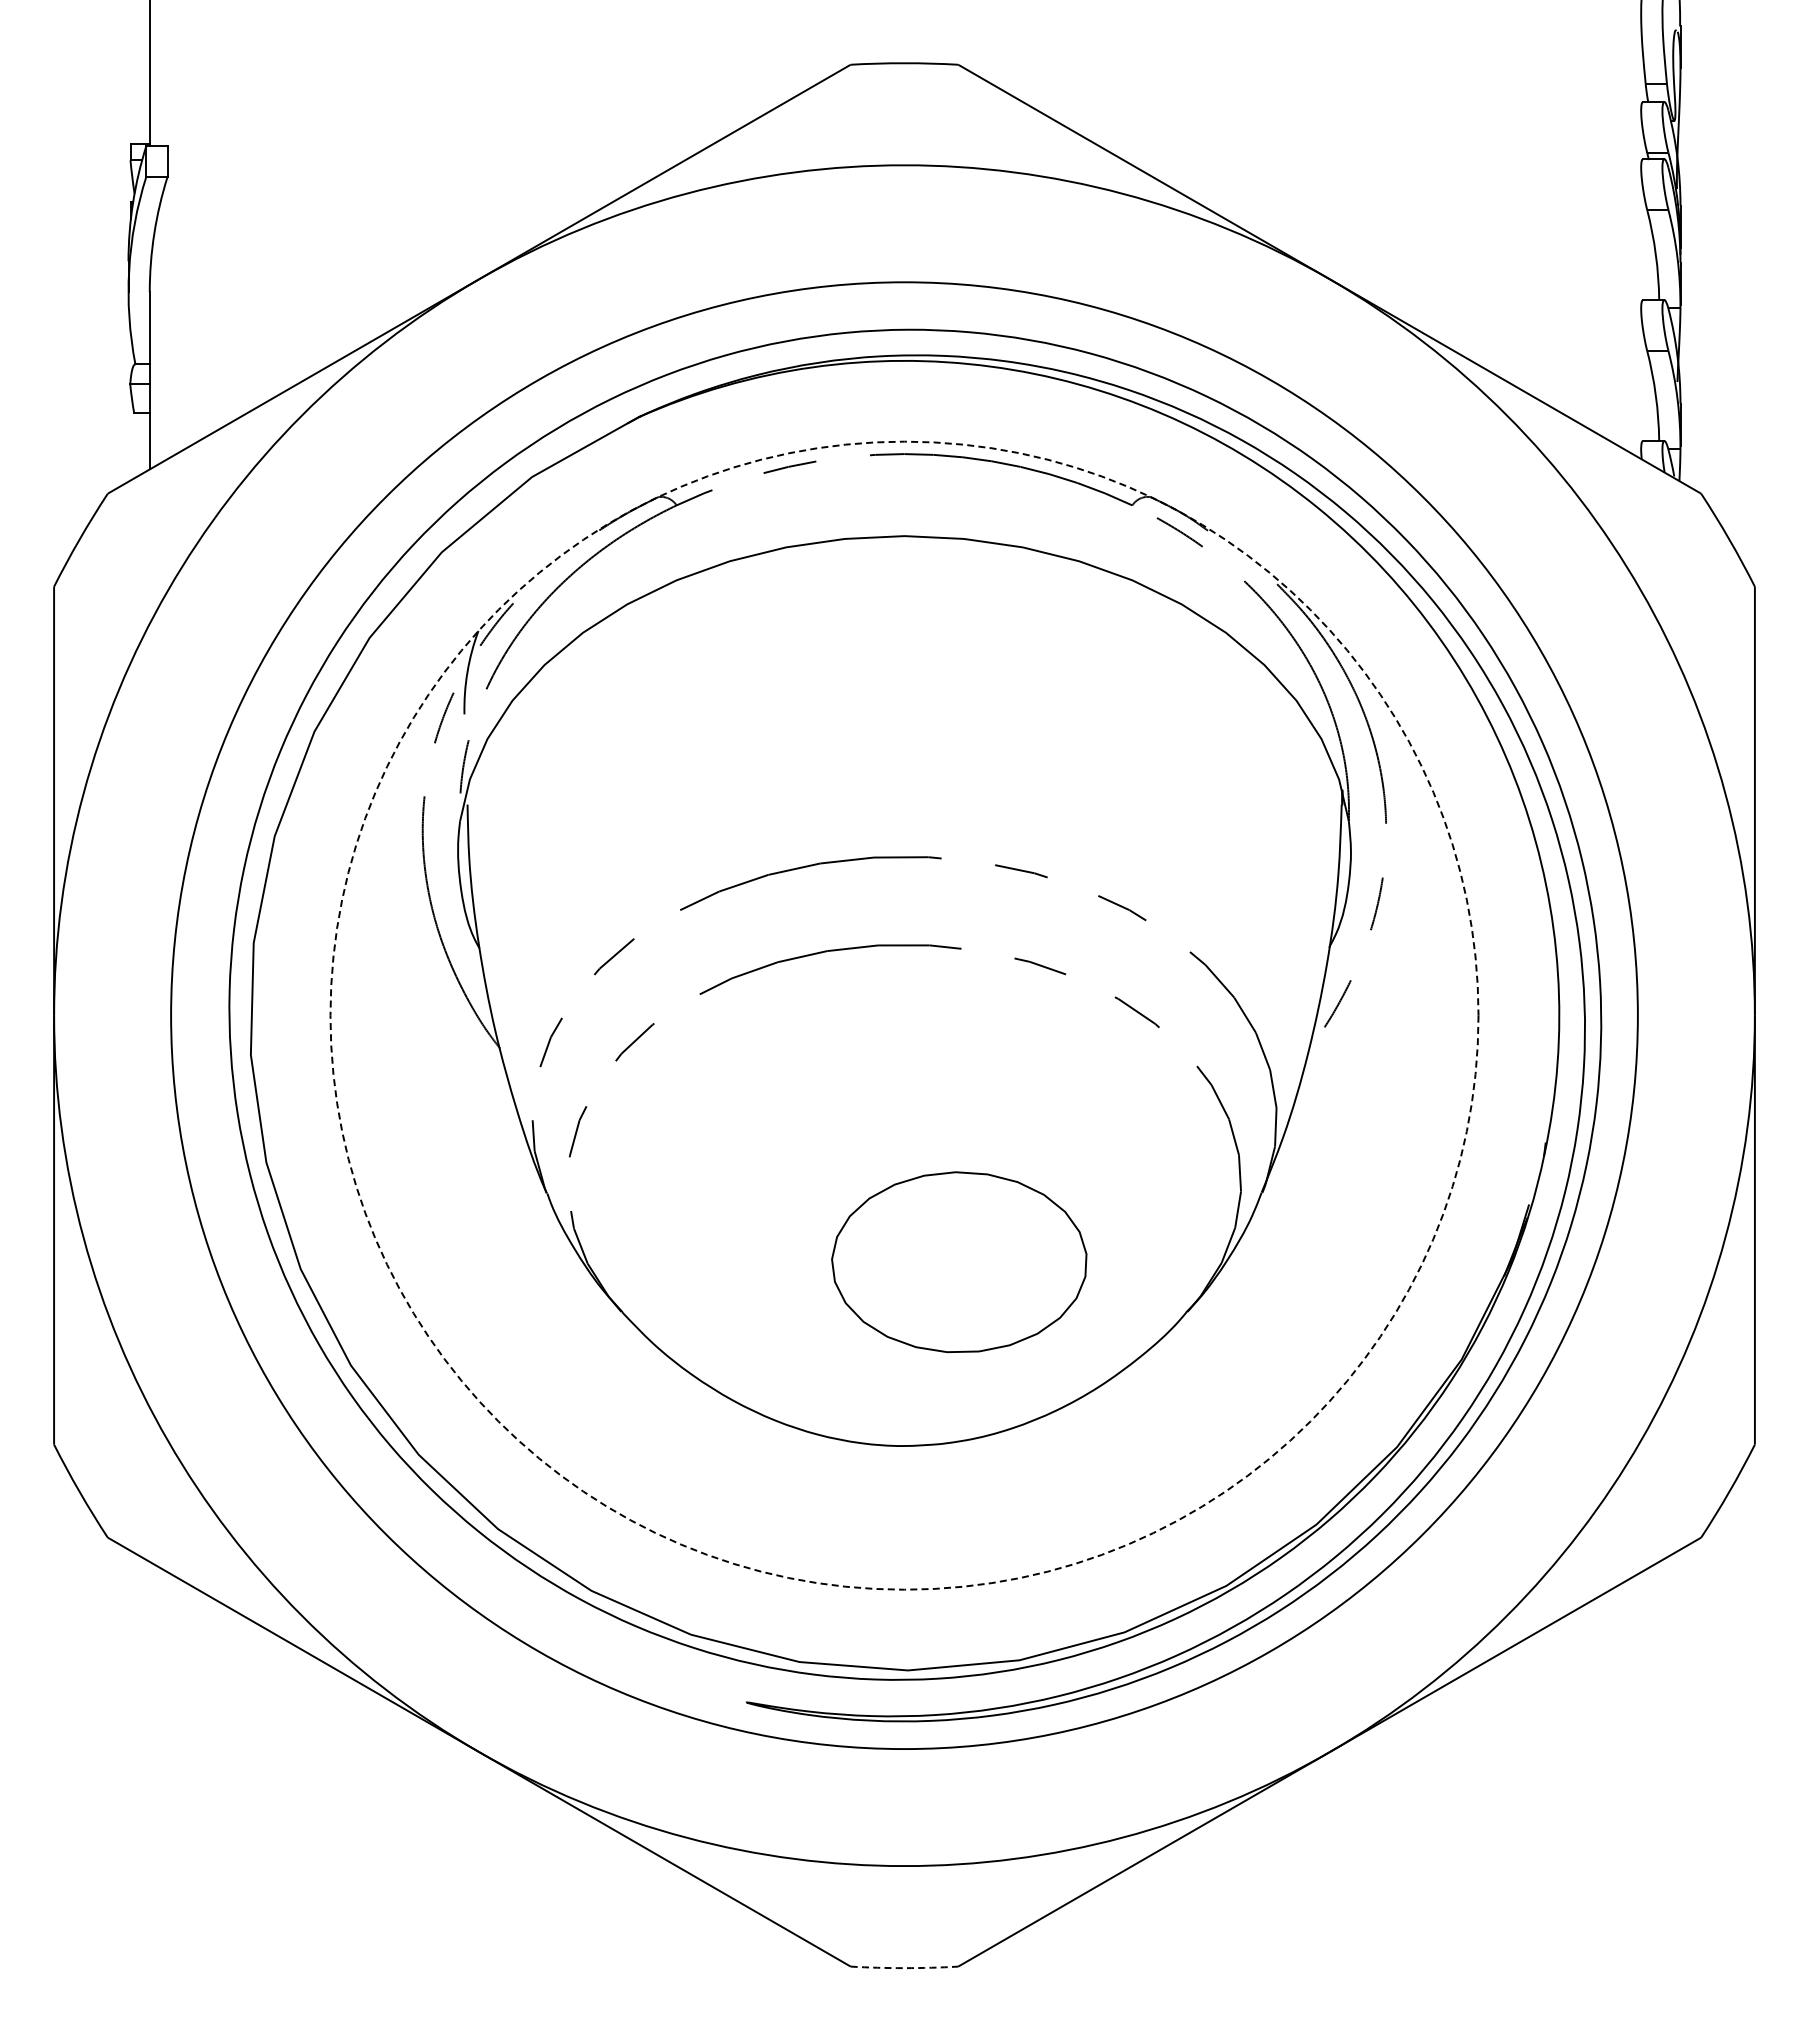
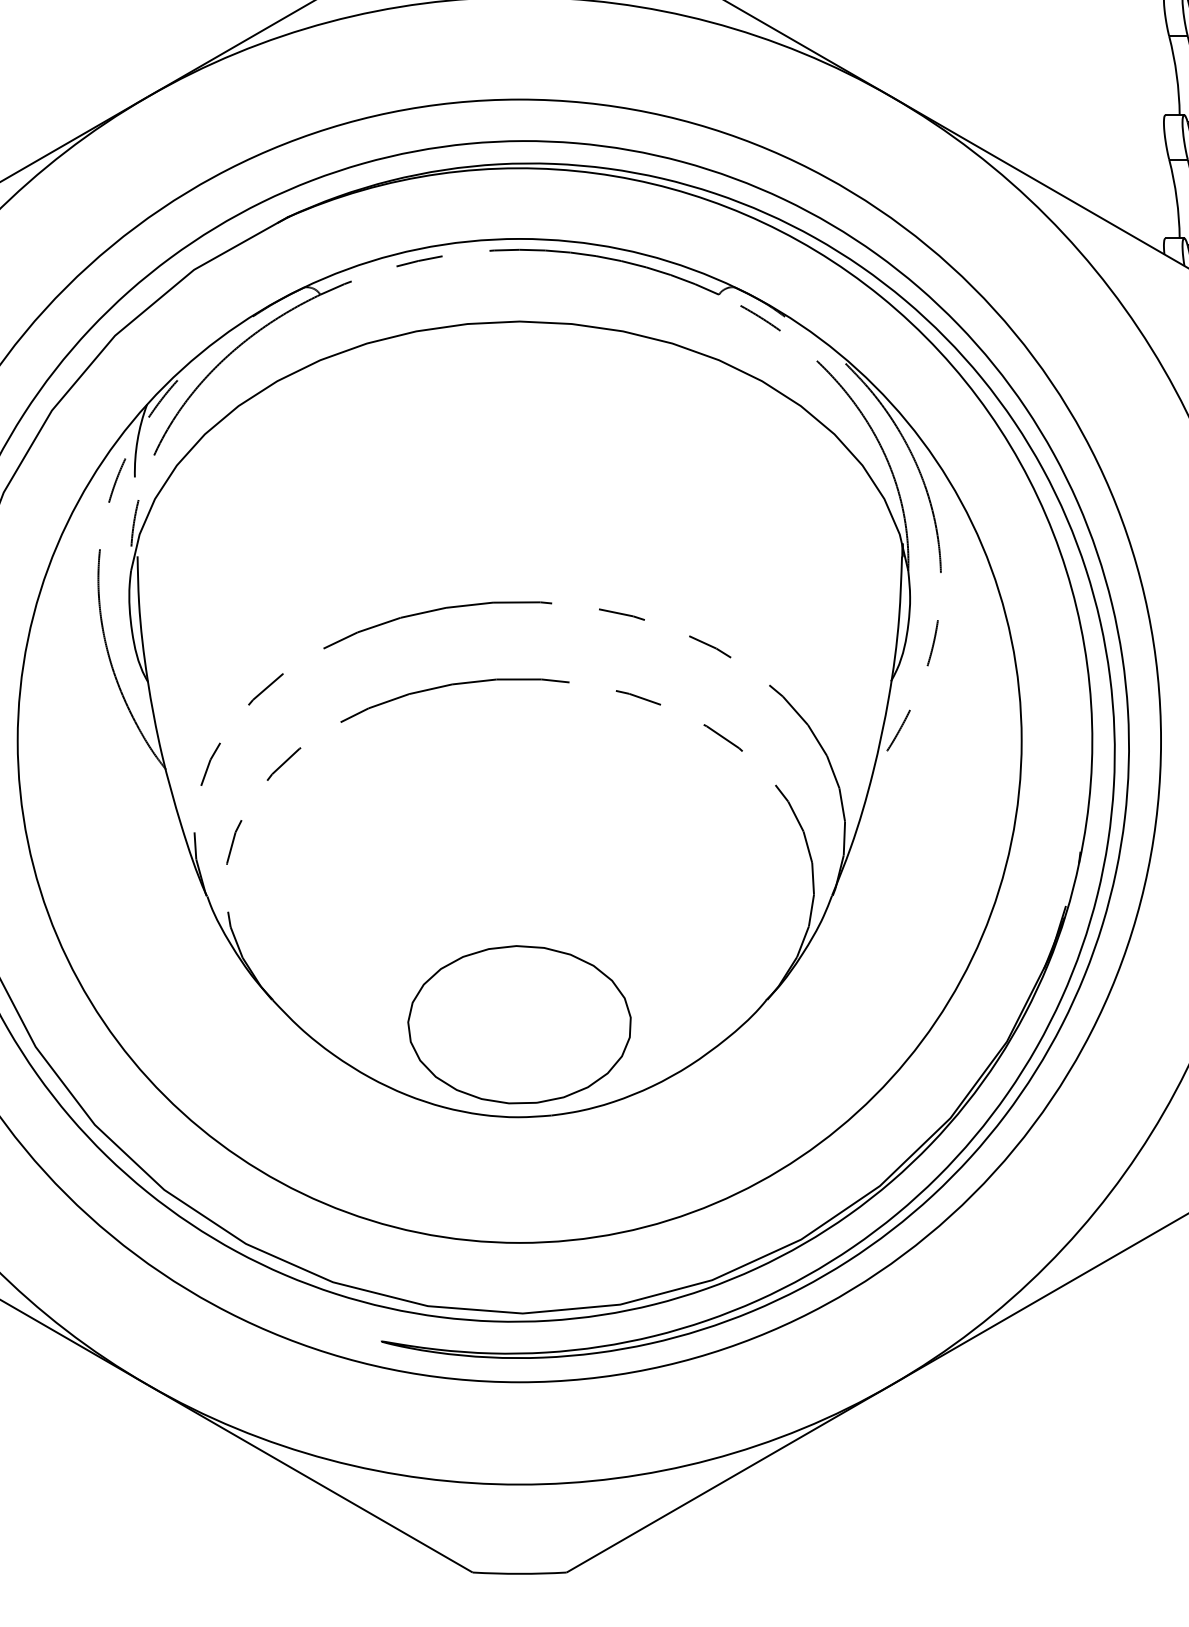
circle: (904, 1015) -> (519, 740), dashed -> solid
part: (959, 1262) -> (519, 1024), moved
arc: (904, 1968) -> (519, 1574), dashed -> solid

